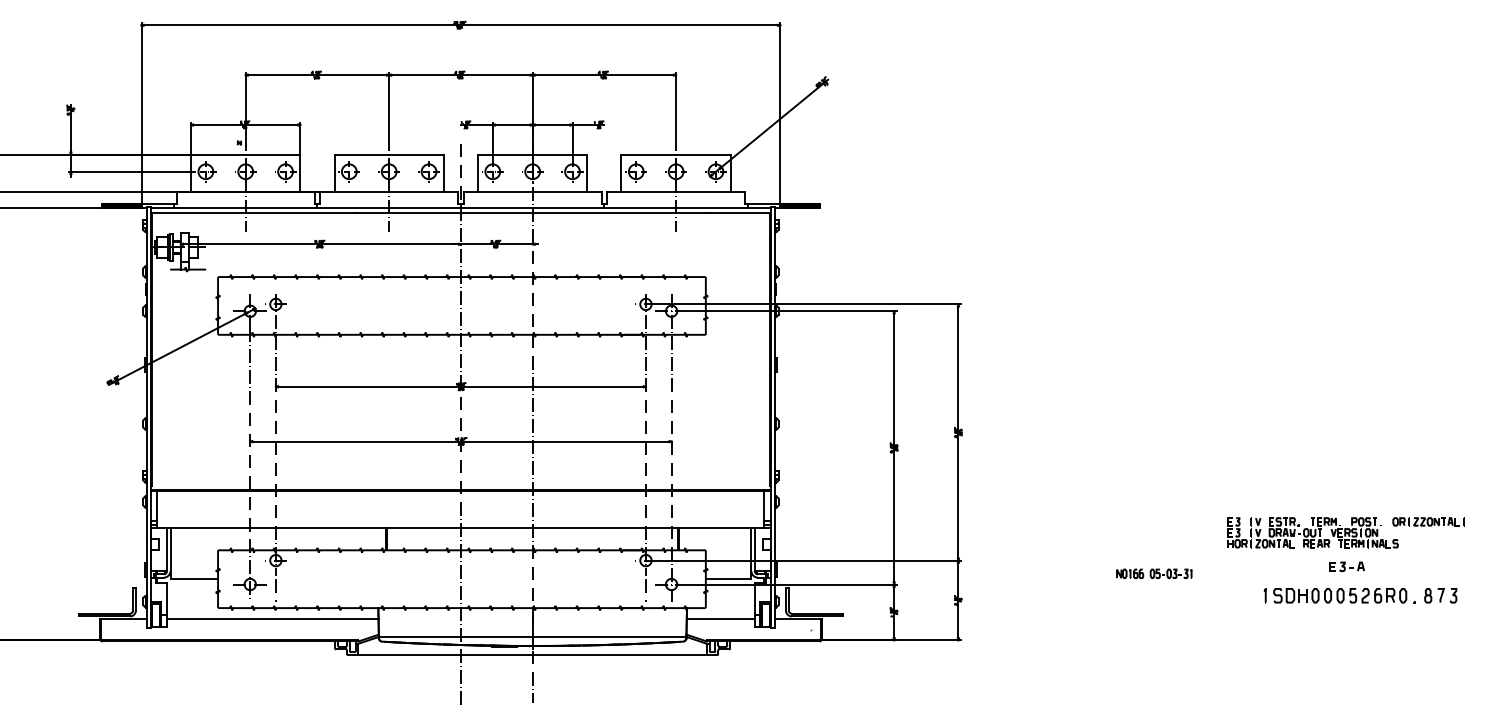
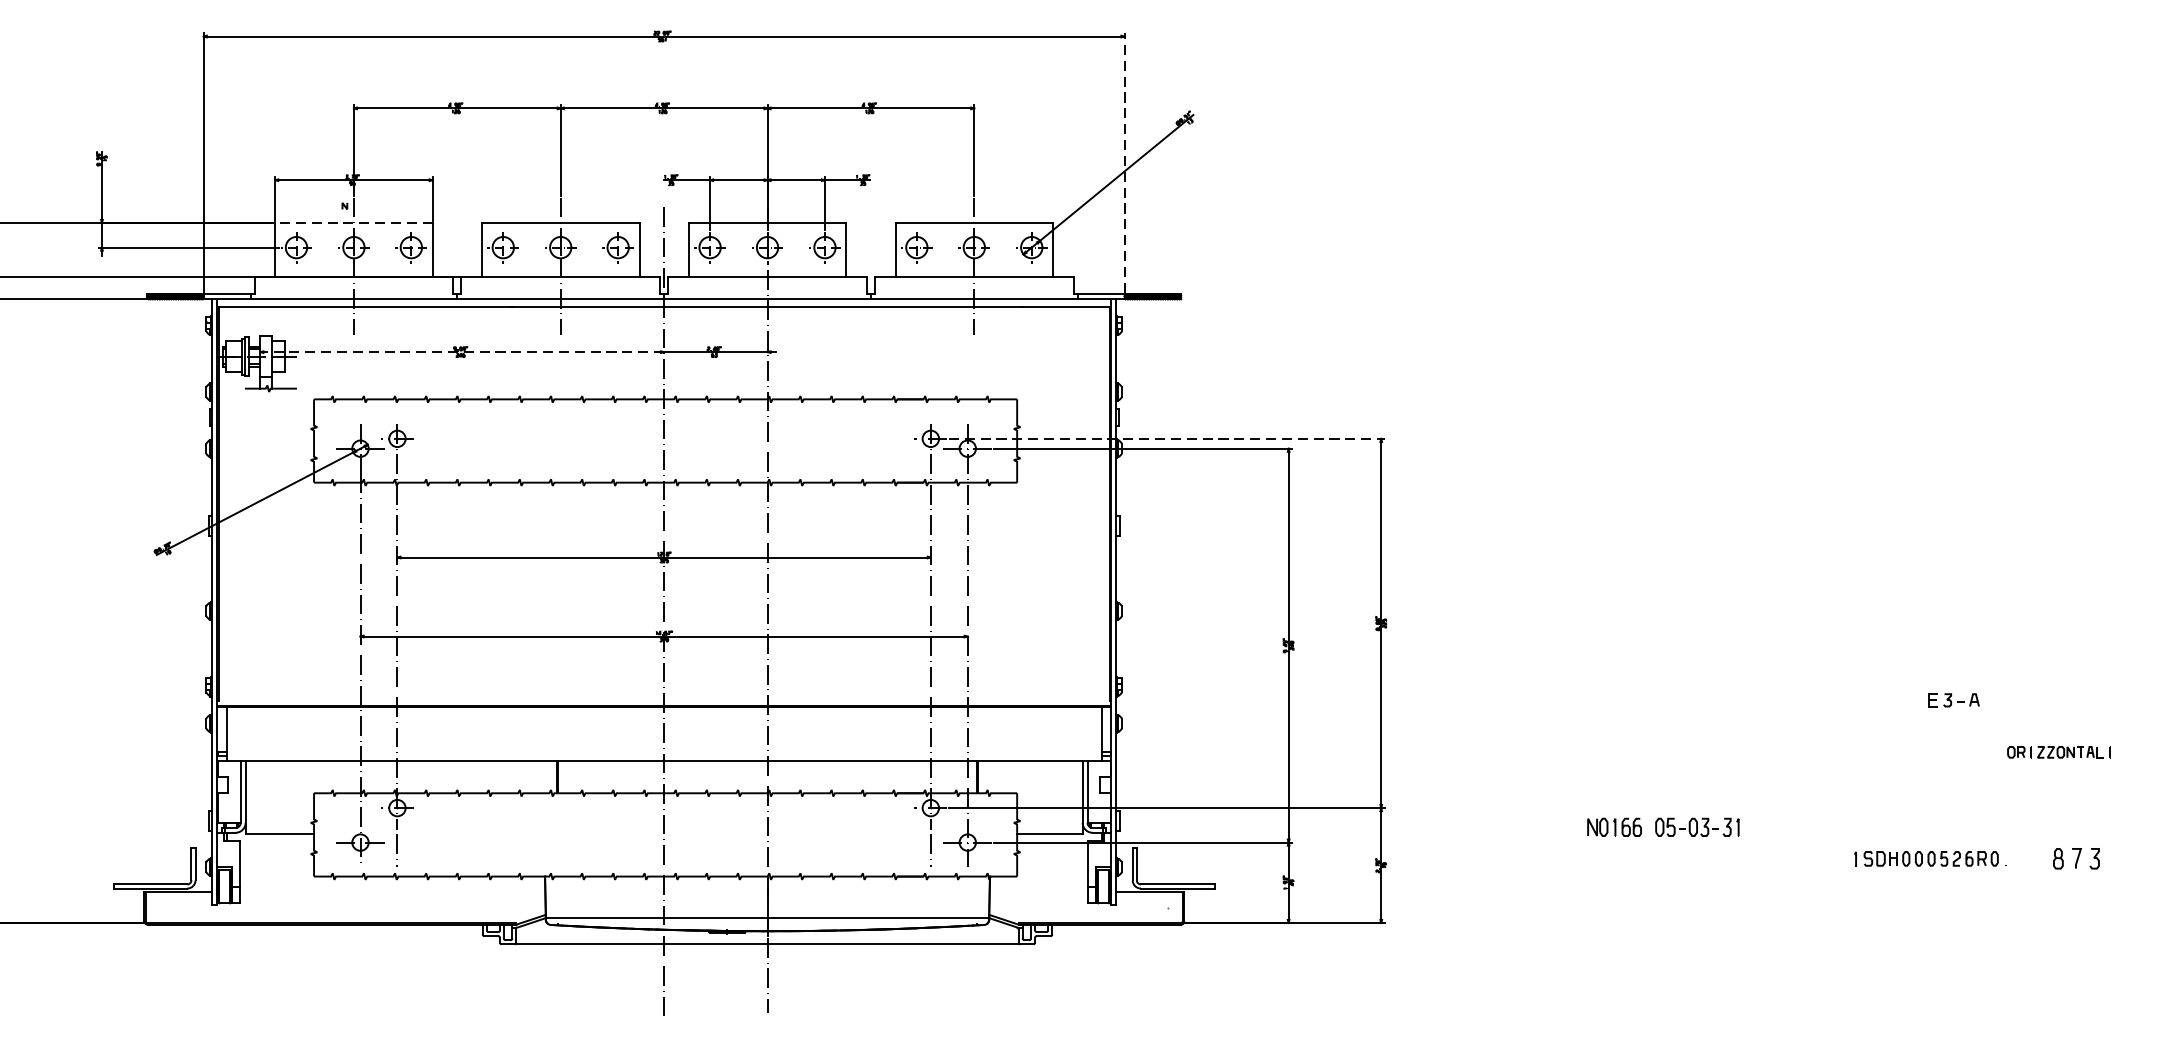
line: (780, 112) -> (1124, 162), solid -> dashed
line: (245, 154) -> (353, 222), solid -> dashed
line: (320, 244) -> (461, 352), solid -> dashed
line: (810, 304) -> (1167, 438), solid -> dashed
part: (1312, 532) -> (1891, 767), removed
part: (1346, 566) -> (1953, 699), moved
part: (1154, 573) -> (1663, 826), size x1.4
part: (1339, 595) -> (1930, 858), size x0.7
line: (272, 618) -> (392, 891), removed
line: (720, 618) -> (1038, 891), removed

